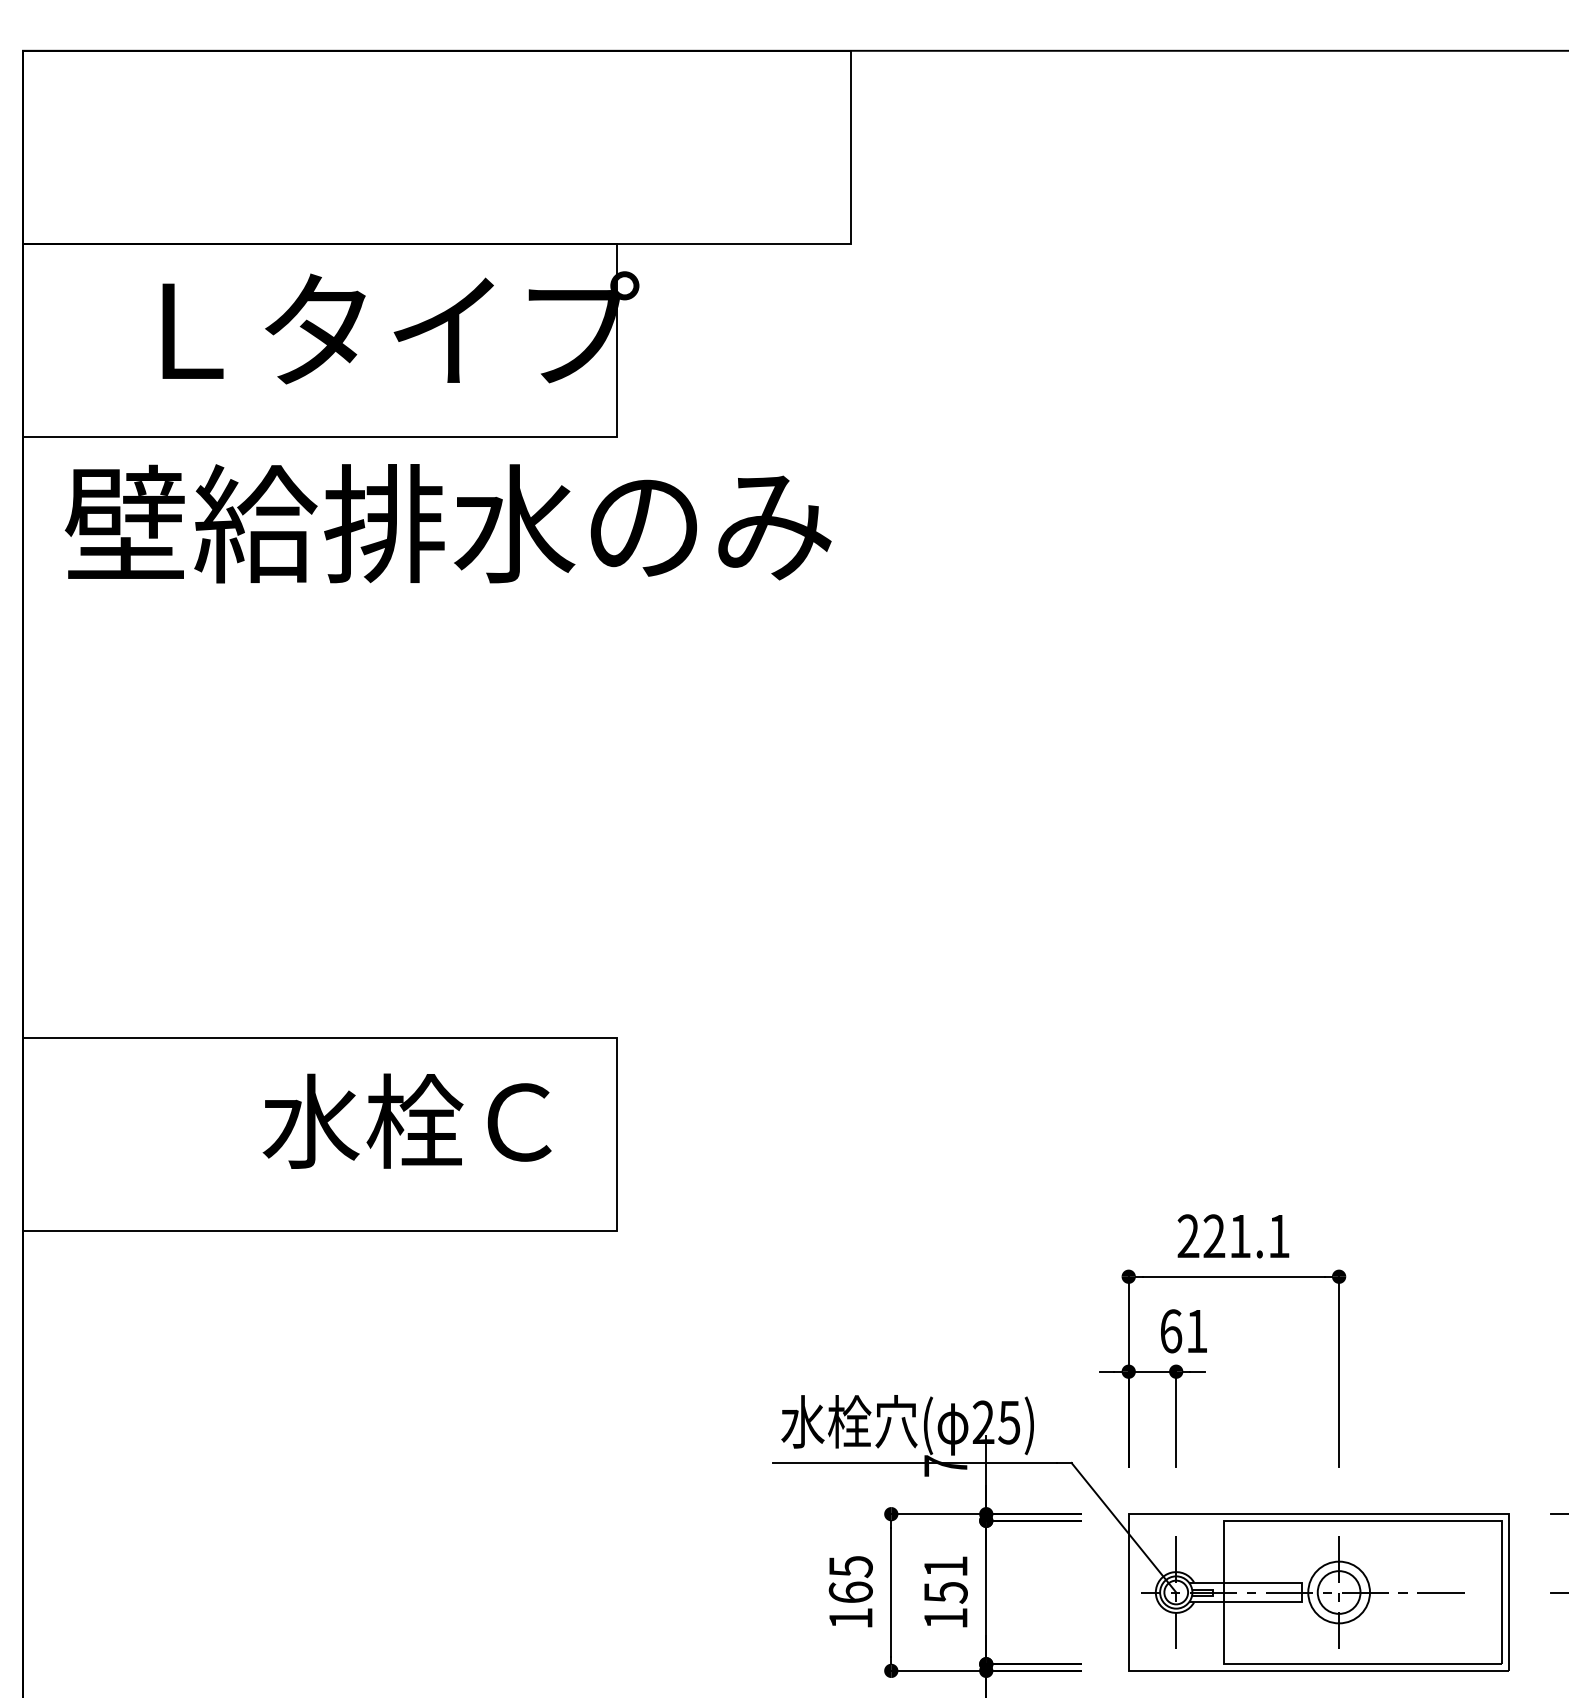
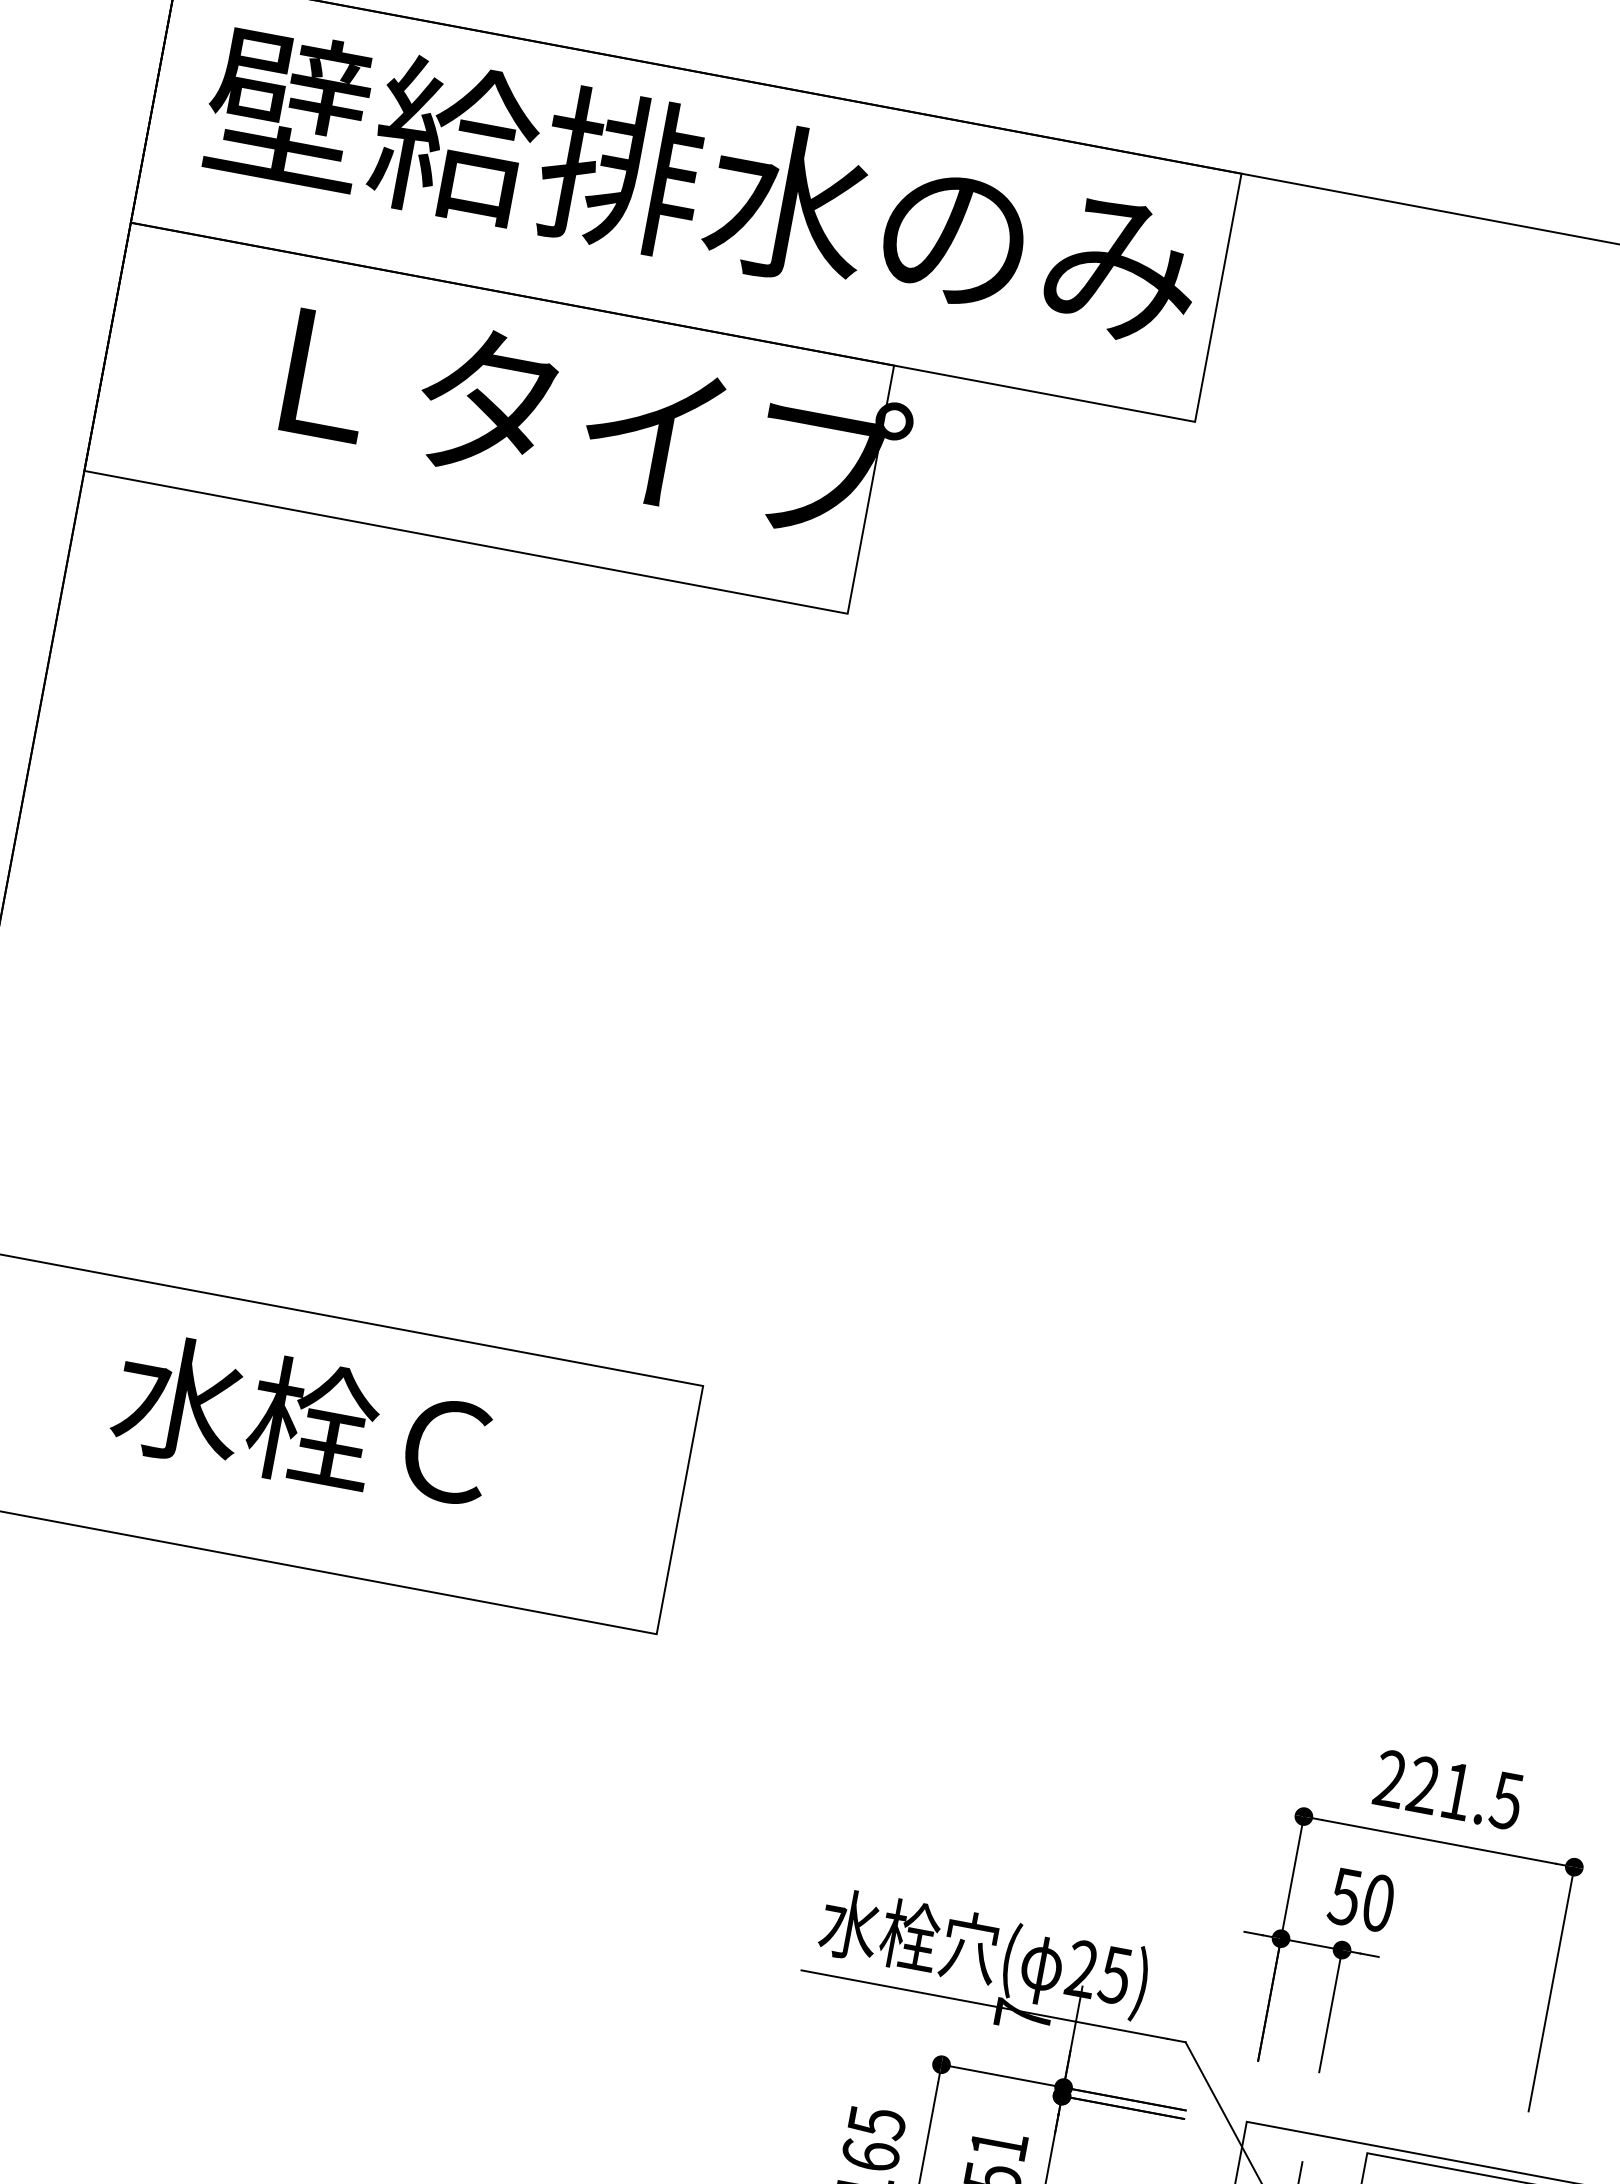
text: (447, 523) -> (702, 186), moved
text: (406, 1120) -> (302, 1421), moved
text: (1278, 1236) -> (1506, 1800), 221.1 -> 221.5
text: (1183, 1331) -> (1361, 1900), 61 -> 50

